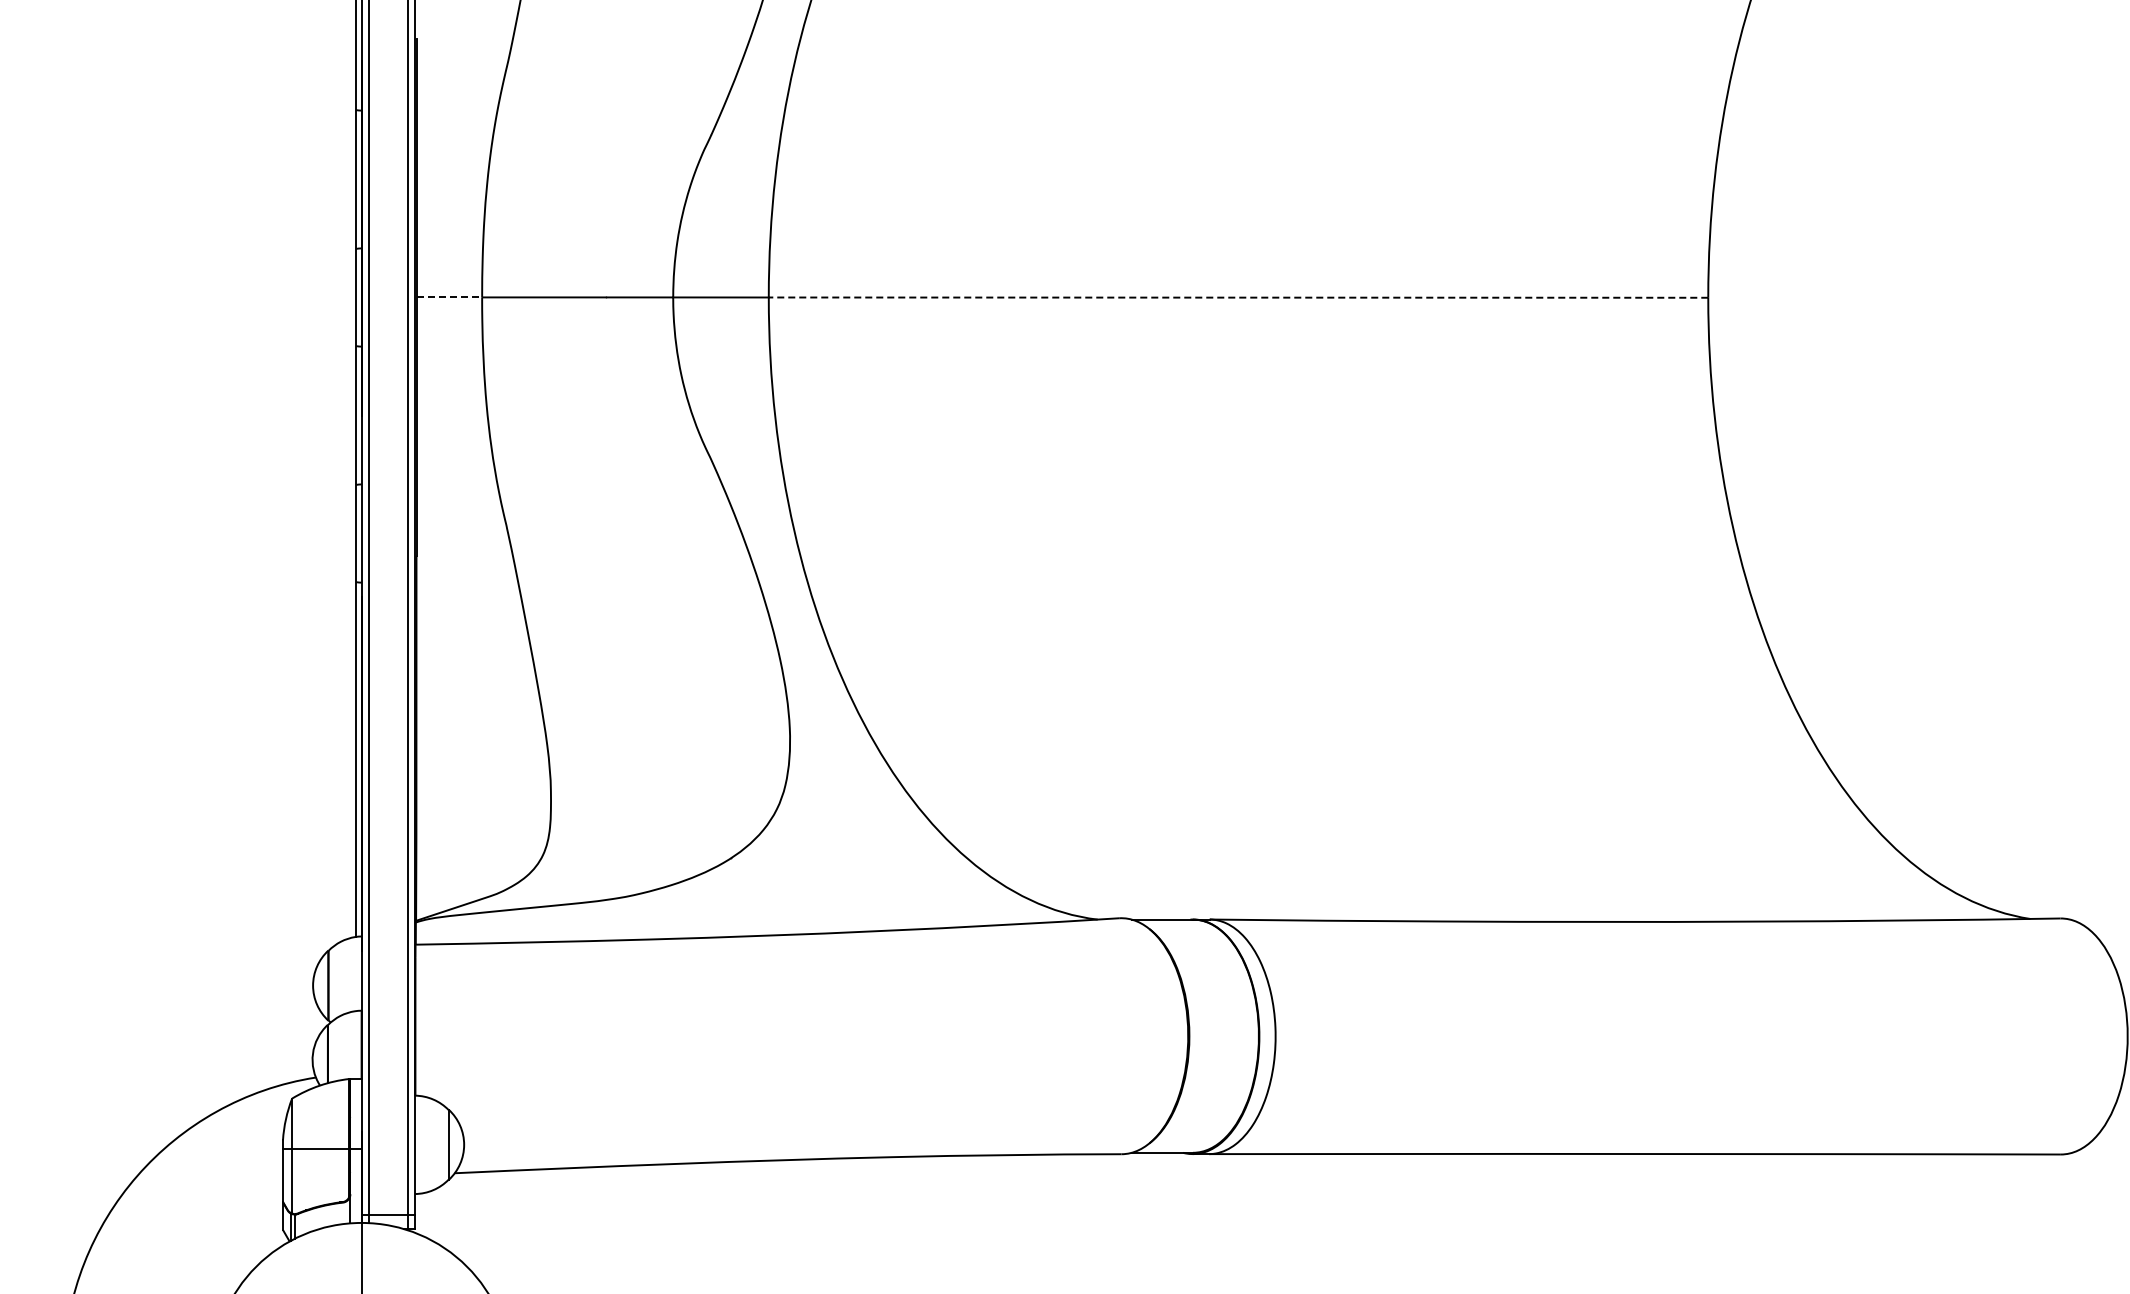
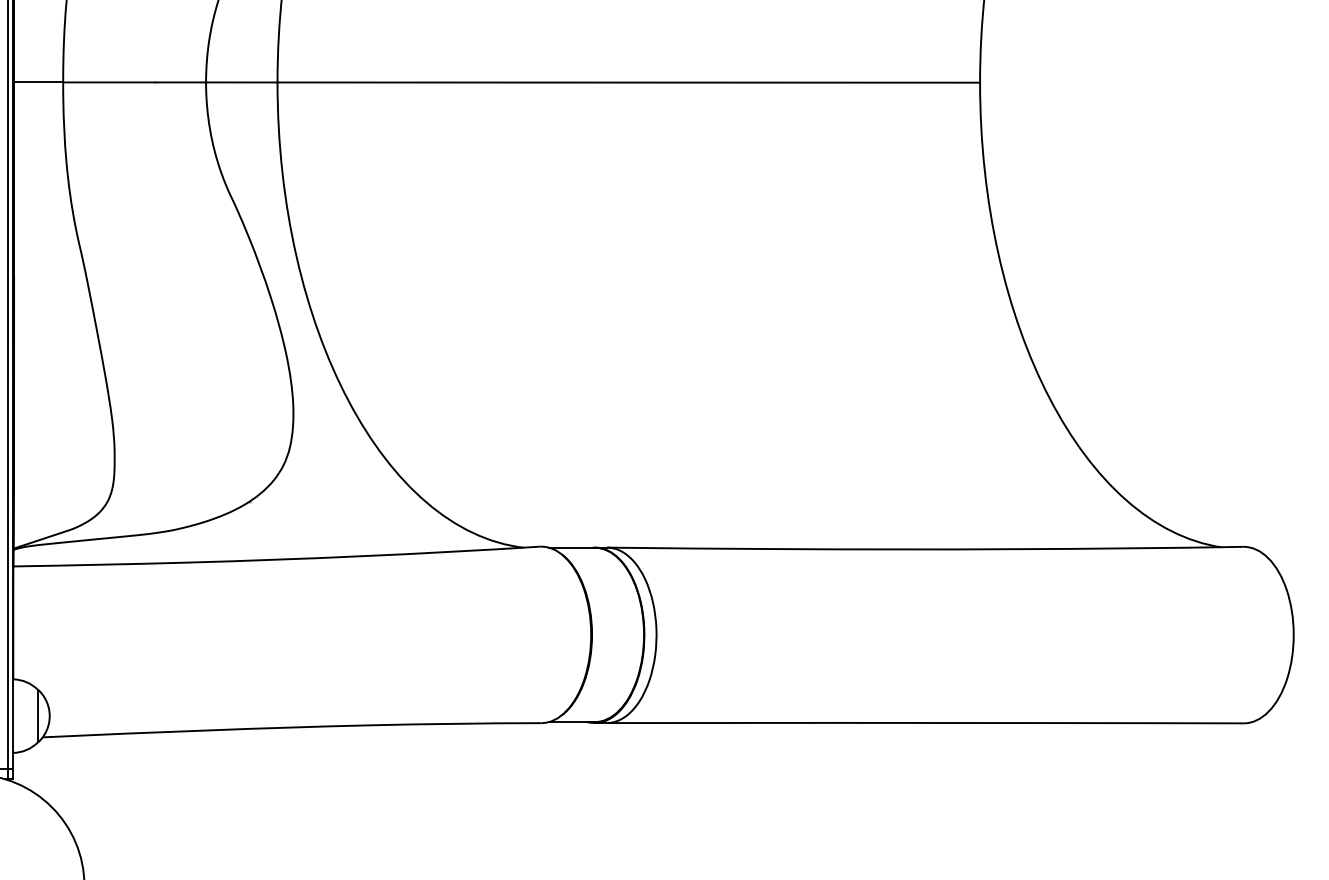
line: (449, 297) -> (38, 82), dashed -> solid
line: (1238, 297) -> (628, 82), dashed -> solid

